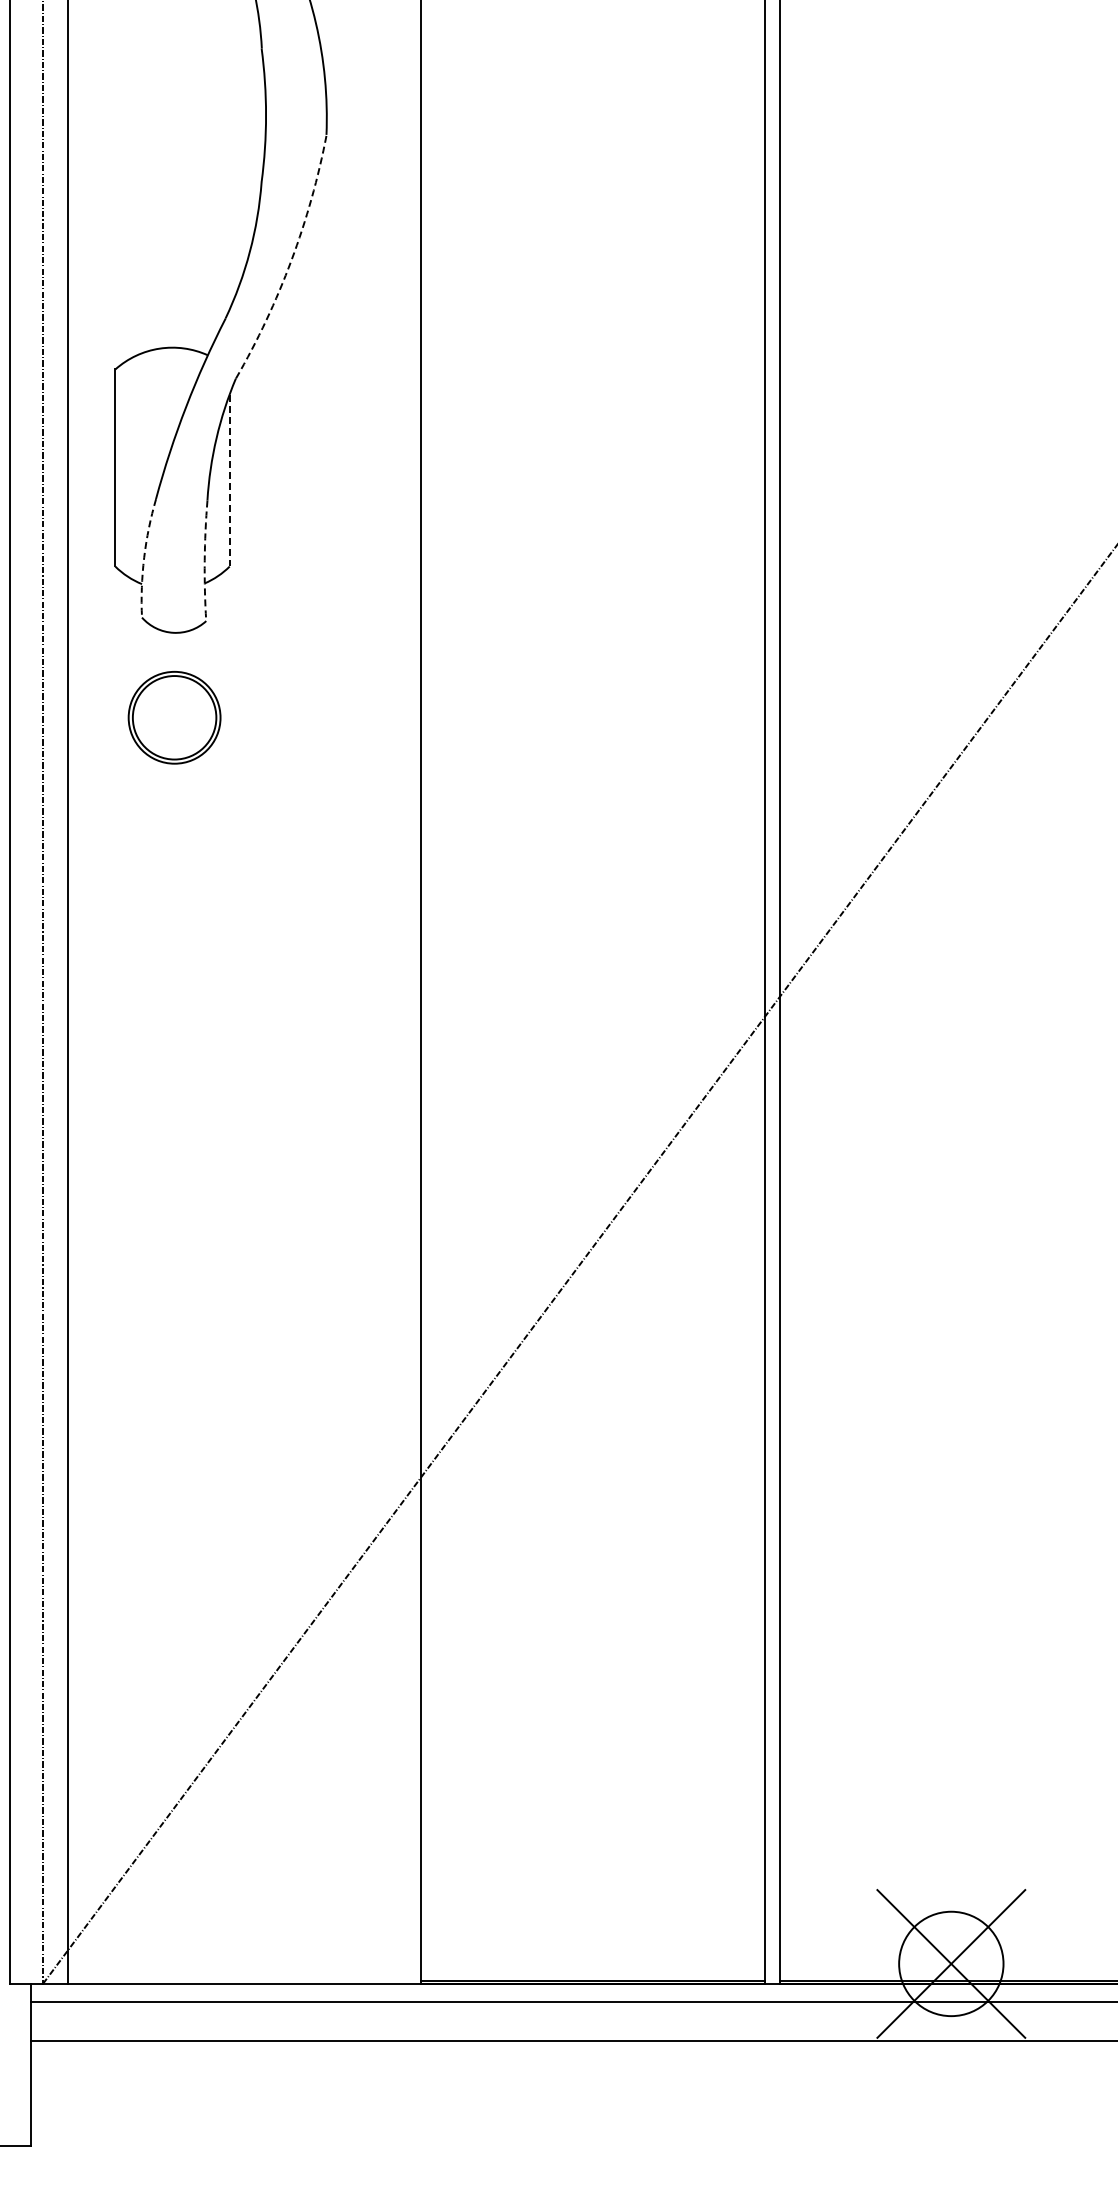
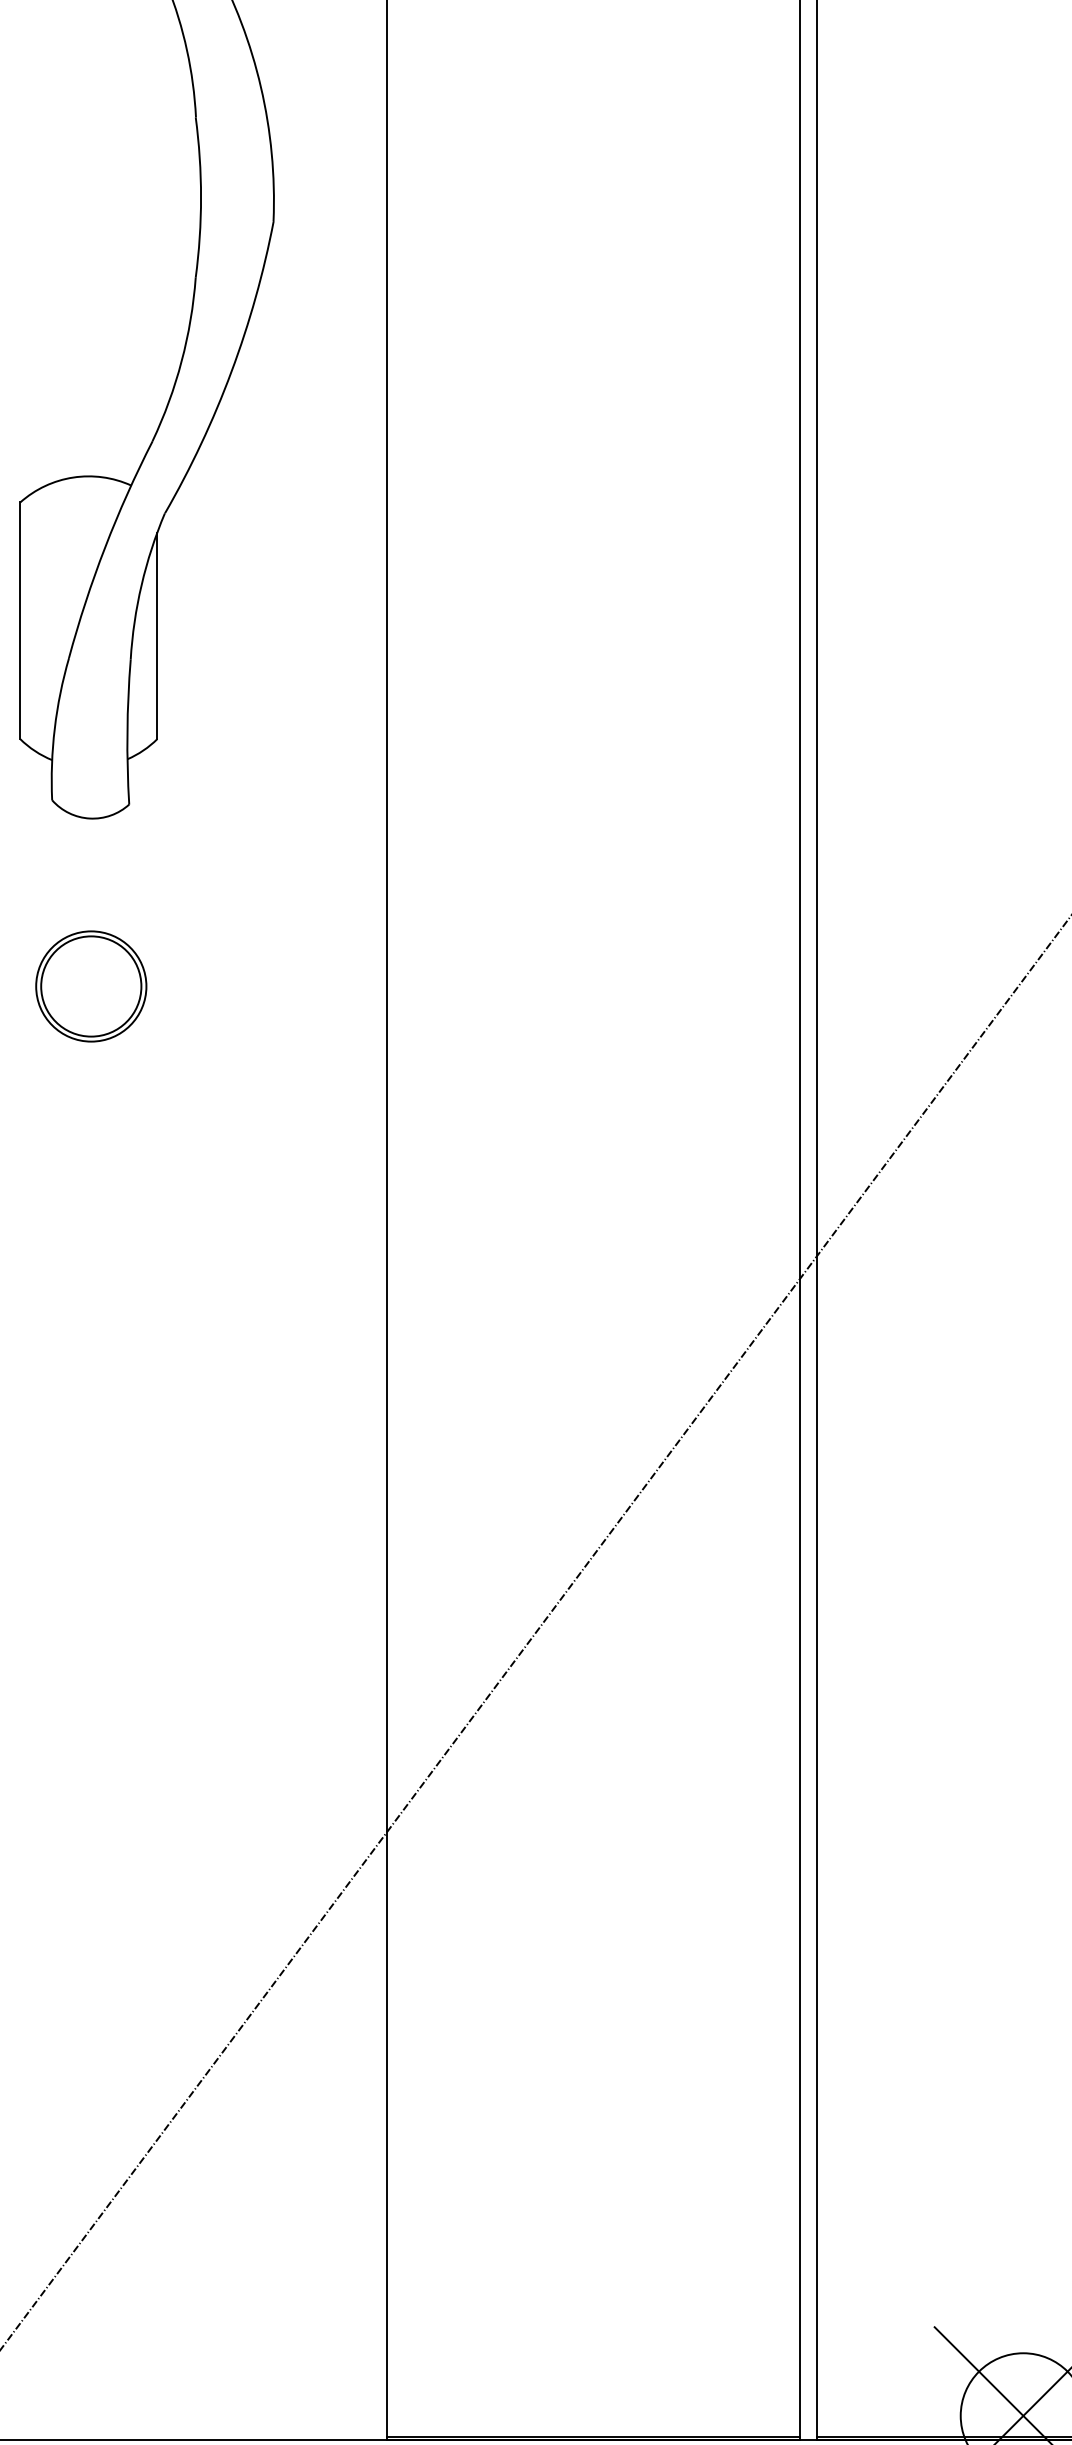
arc: (291, 260) -> (231, 371), dashed -> solid
line: (229, 480) -> (157, 635), dashed -> solid
arc: (144, 557) -> (55, 728), dashed -> solid
arc: (204, 560) -> (127, 731), dashed -> solid
part: (174, 717) -> (91, 986), moved

